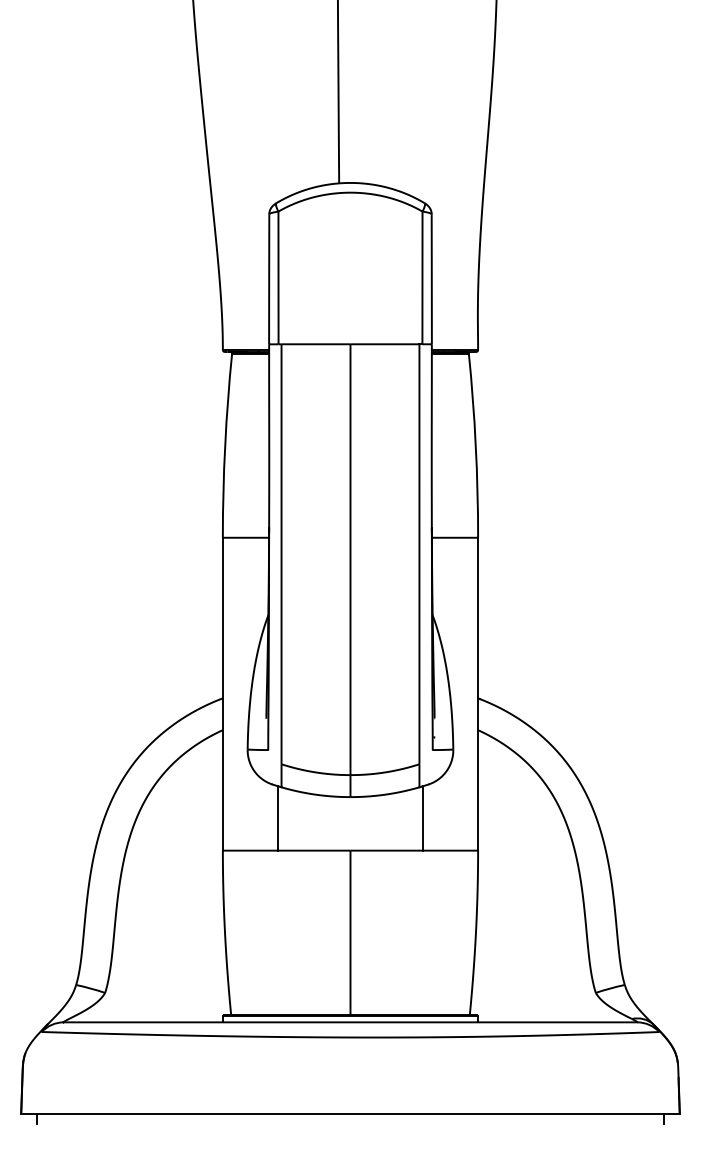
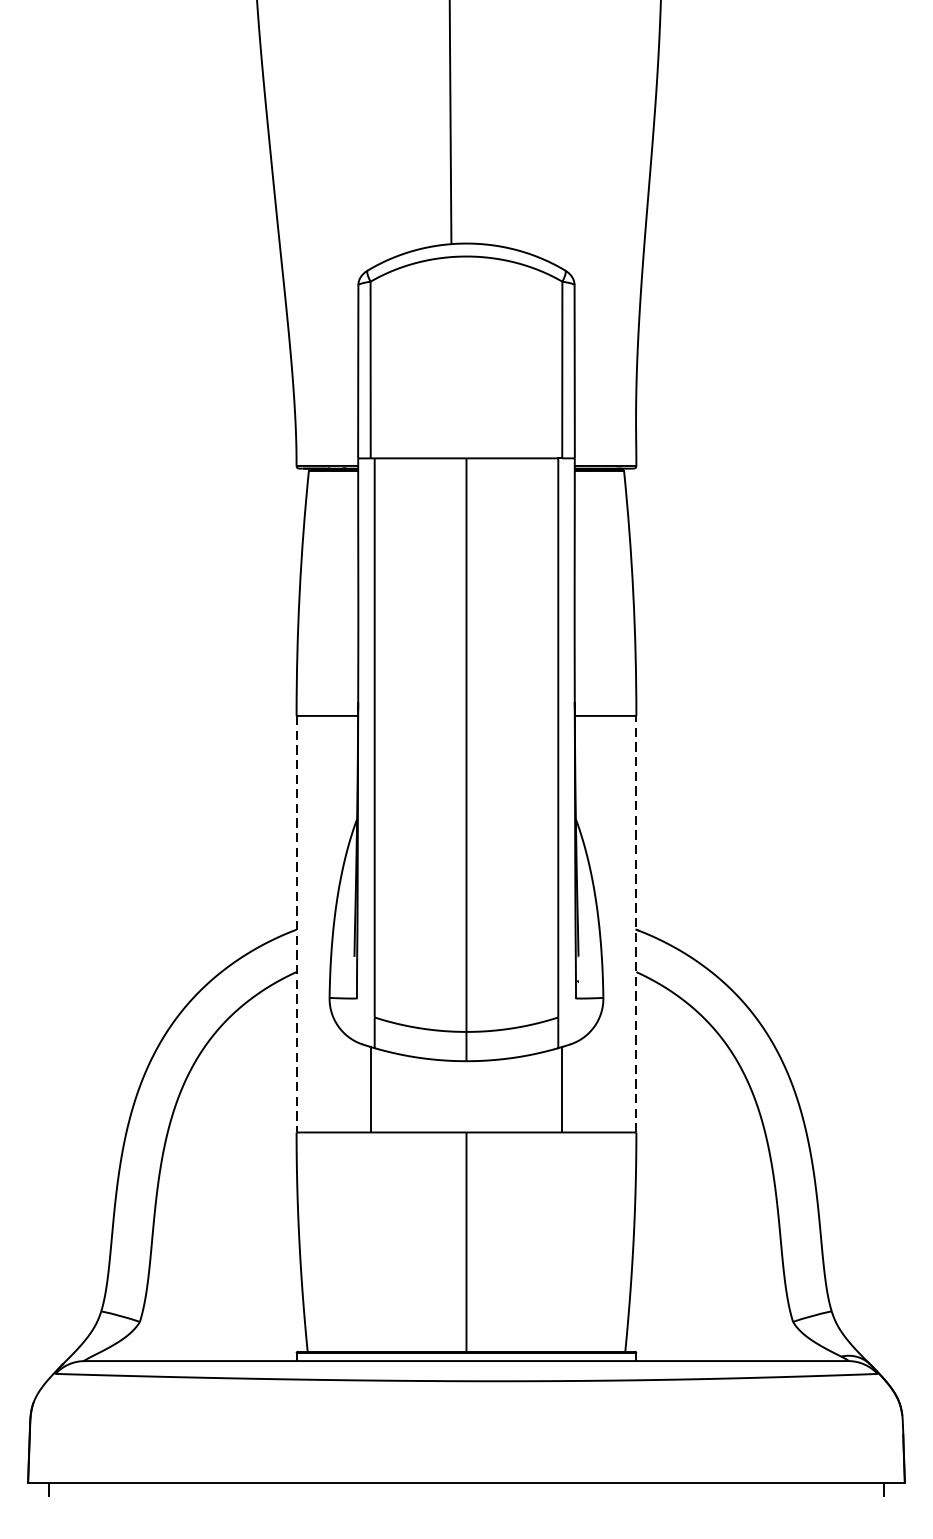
line: (478, 693) -> (636, 923), solid -> dashed
line: (222, 694) -> (296, 924), solid -> dashed

